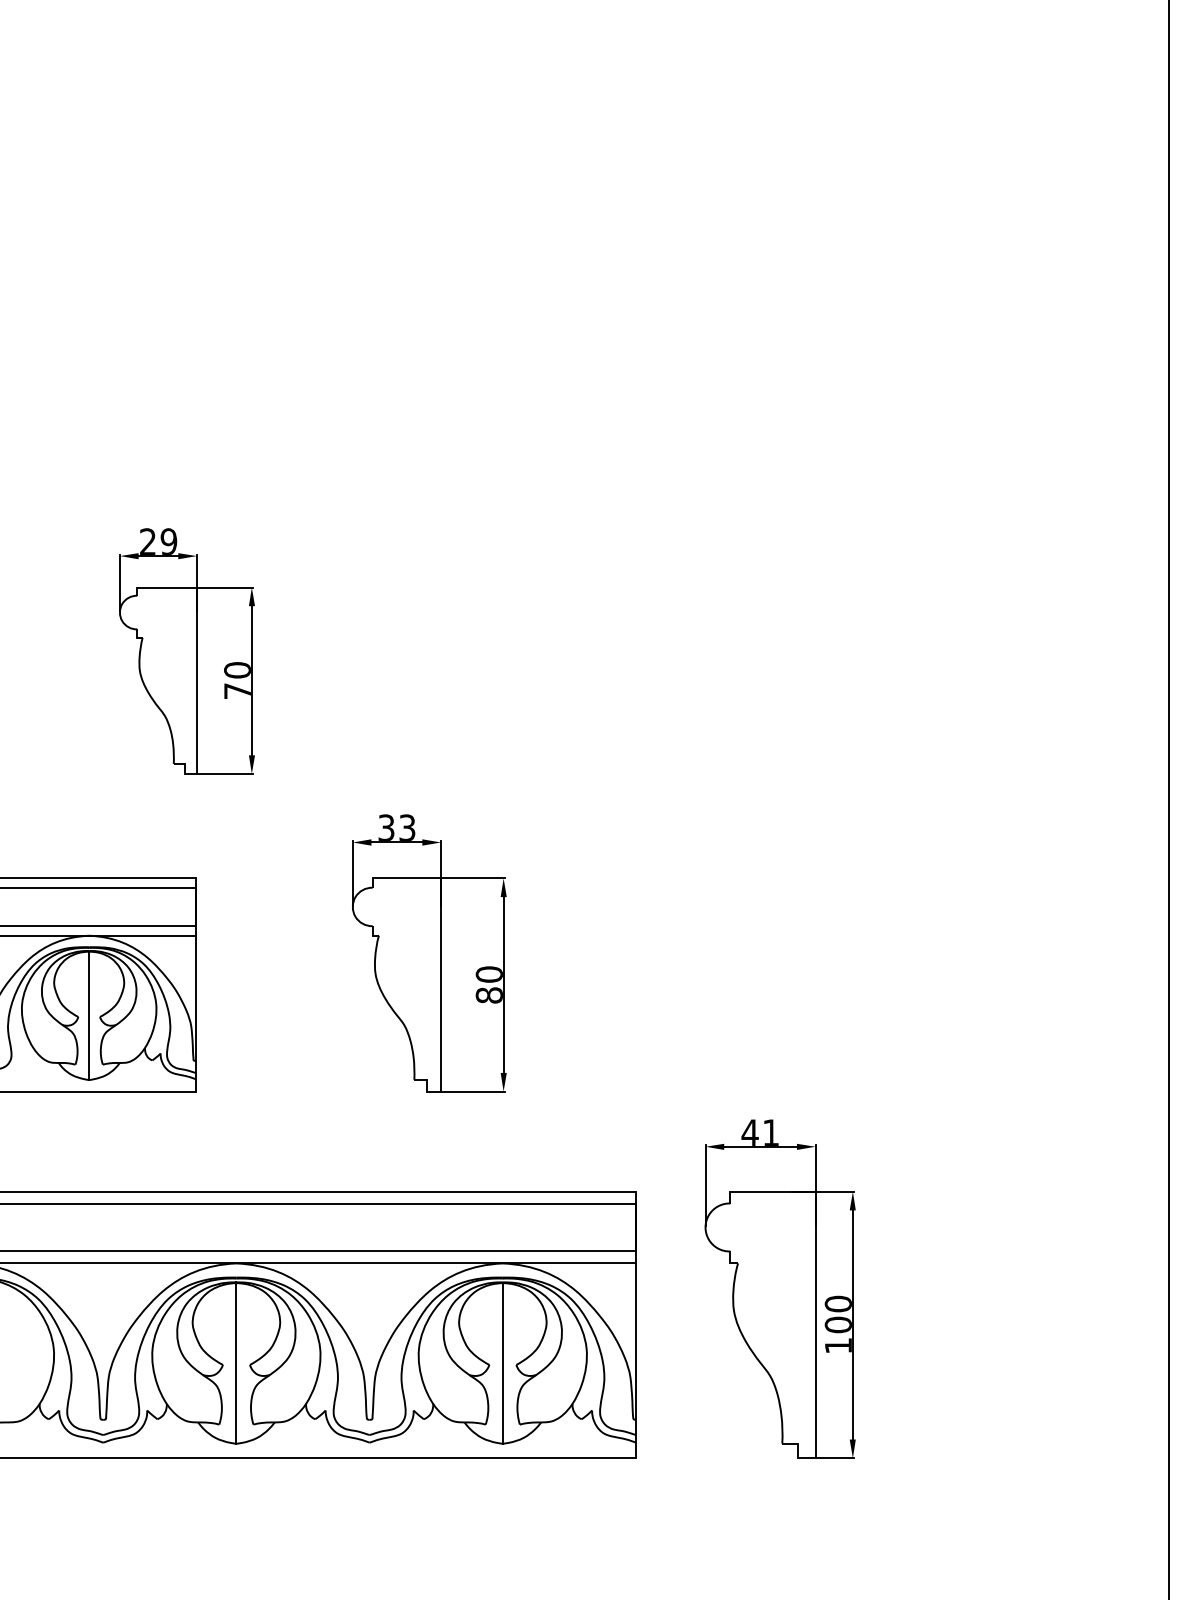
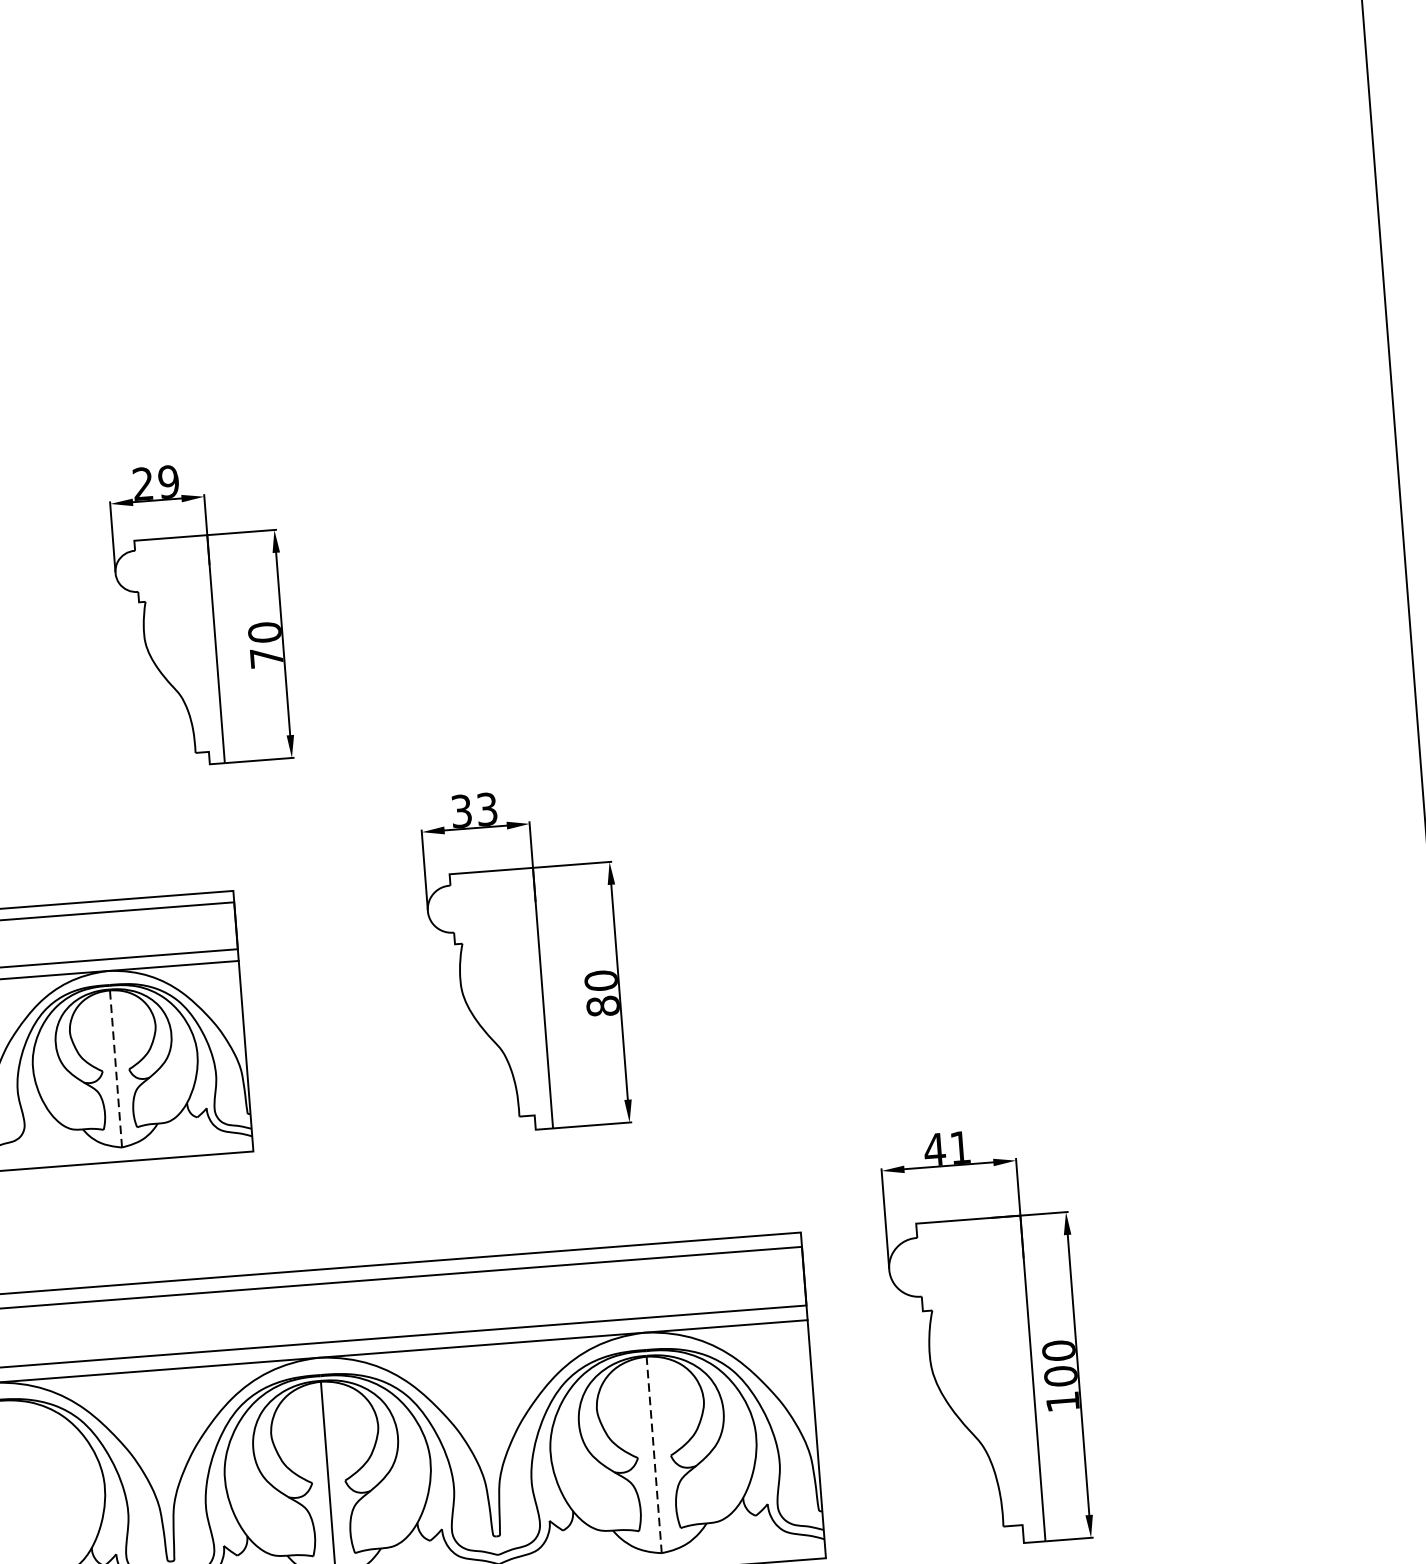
line: (89, 1015) -> (116, 1068), solid -> dashed
line: (502, 1362) -> (653, 1453), solid -> dashed

